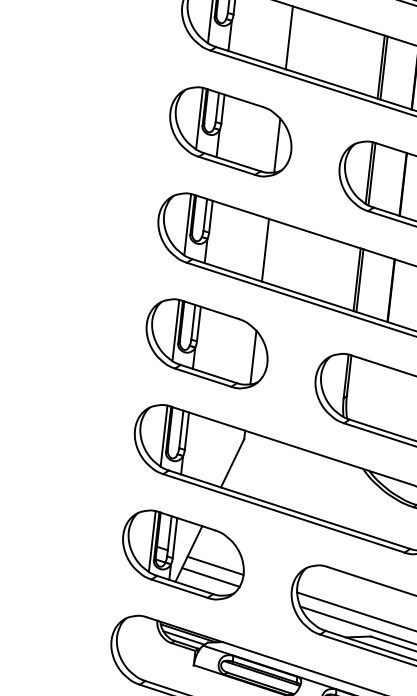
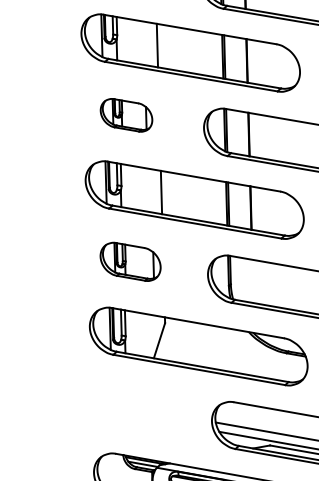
part: (230, 132) -> (126, 115), size x0.6
part: (206, 343) -> (130, 261), size x0.7
part: (183, 554) -> (134, 407), removed

